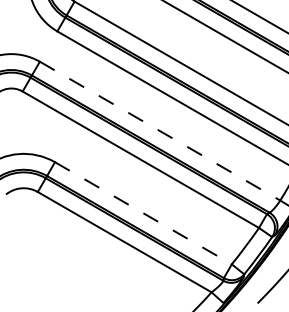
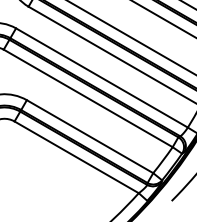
line: (160, 131) -> (102, 78), dashed -> solid
line: (143, 213) -> (90, 136), dashed -> solid

